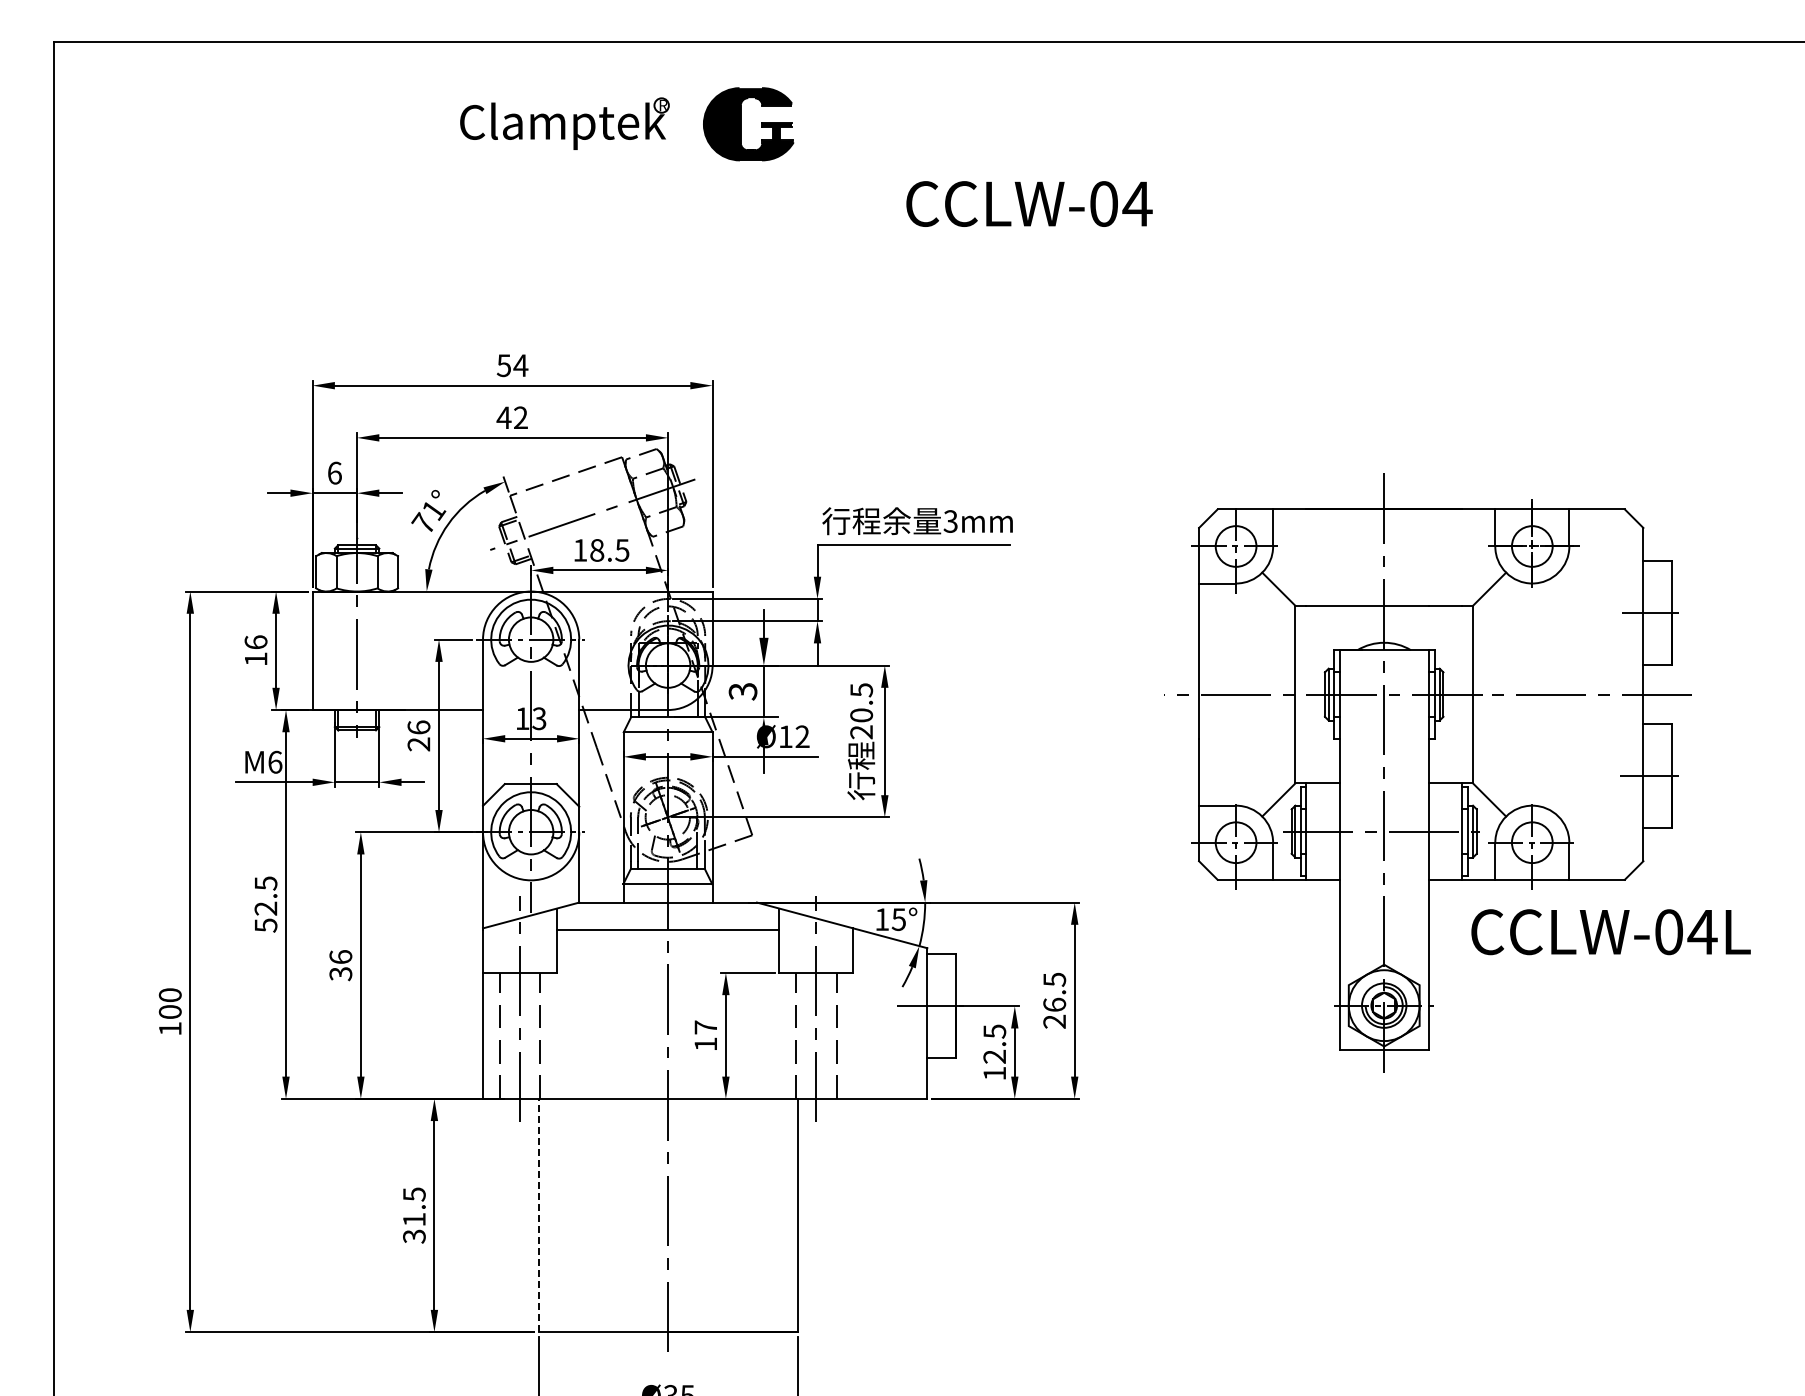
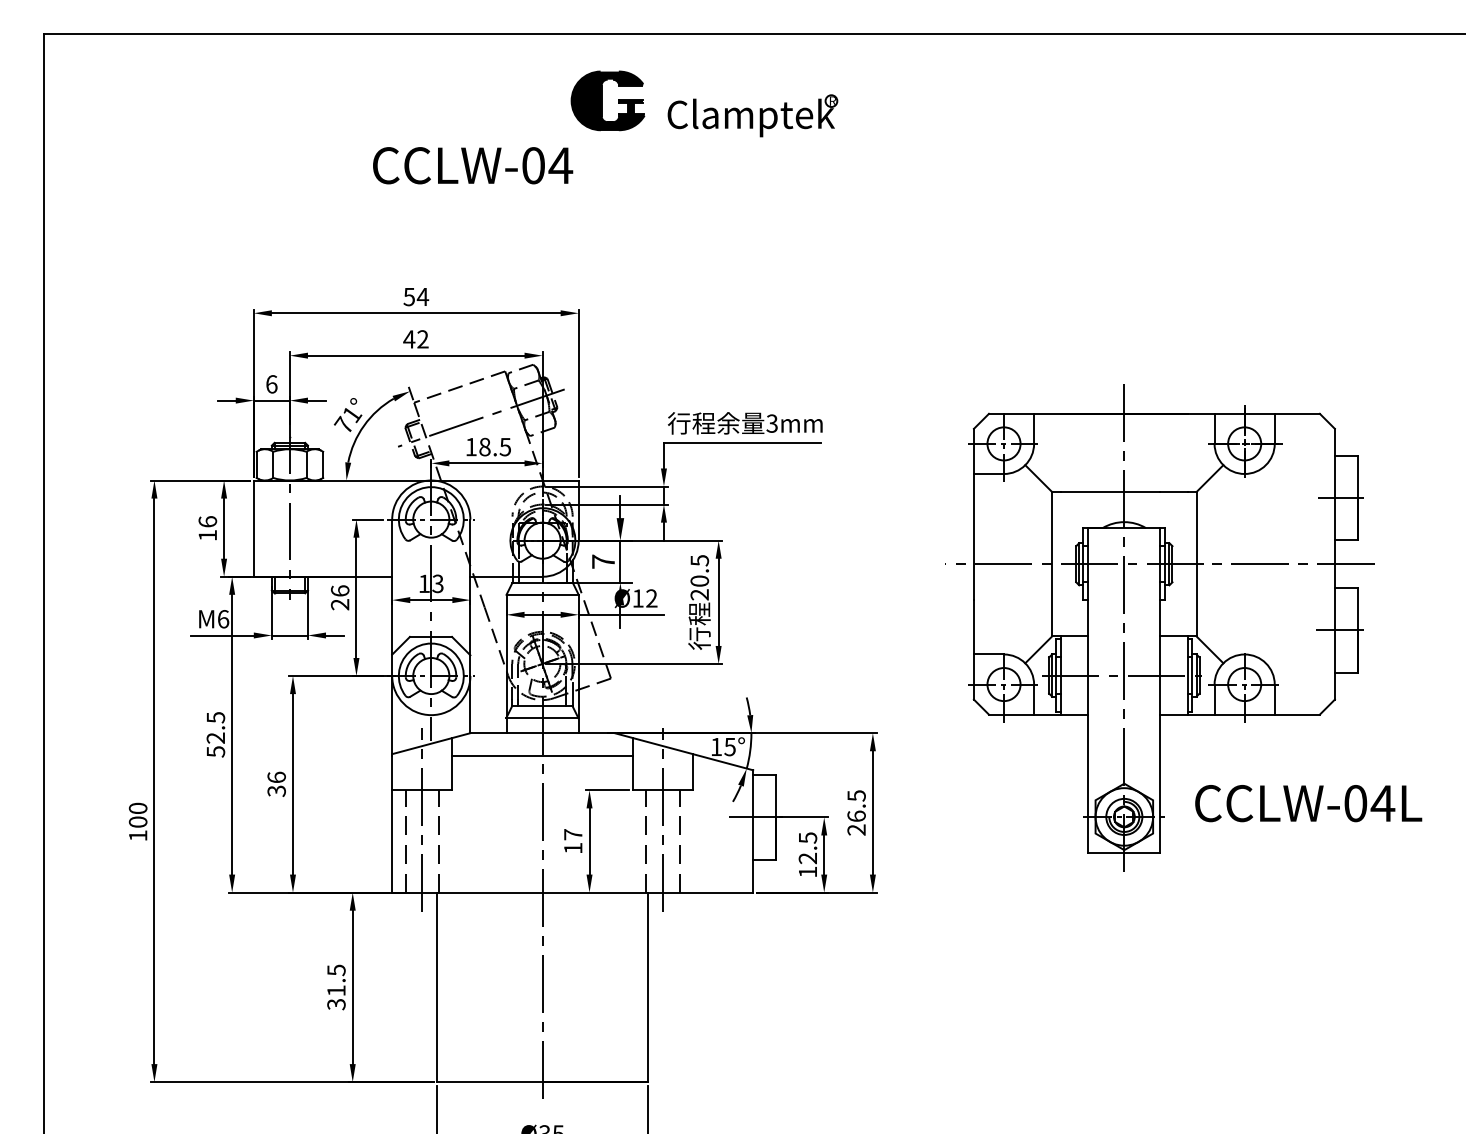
part: (564, 123) -> (752, 115), moved
text: (1029, 203) -> (473, 165), moved
text: (742, 691) -> (603, 561), 3 -> 7
text: (1610, 932) -> (1308, 803), moved
line: (538, 1215) -> (437, 987), dashed -> solid

